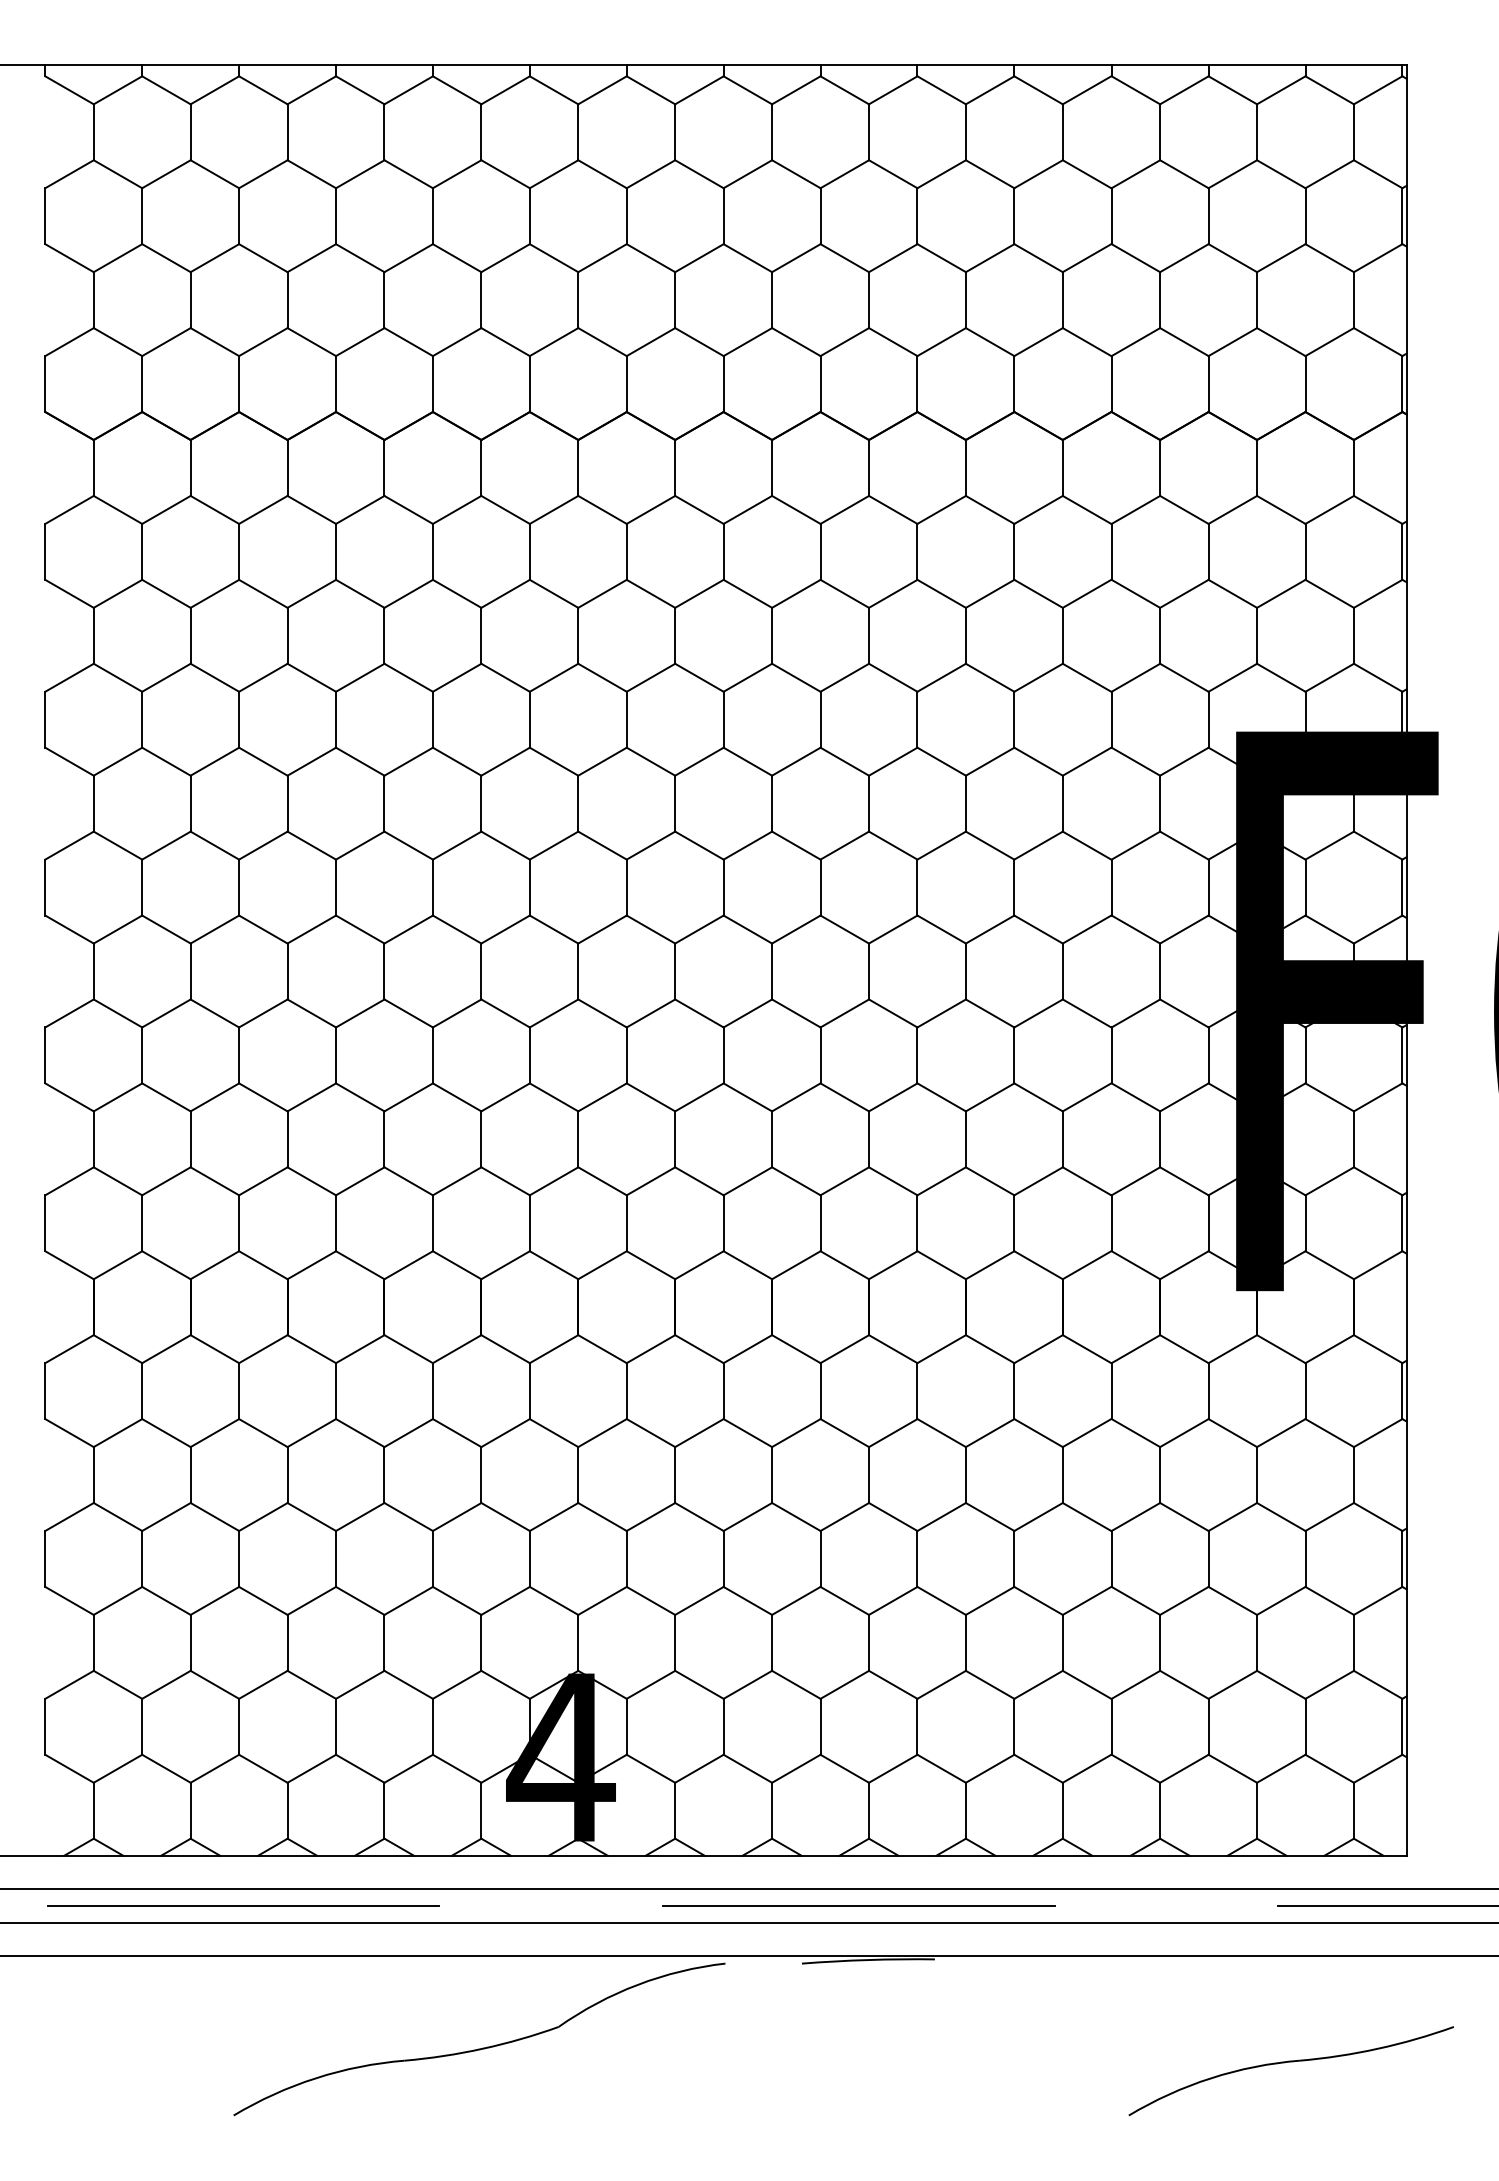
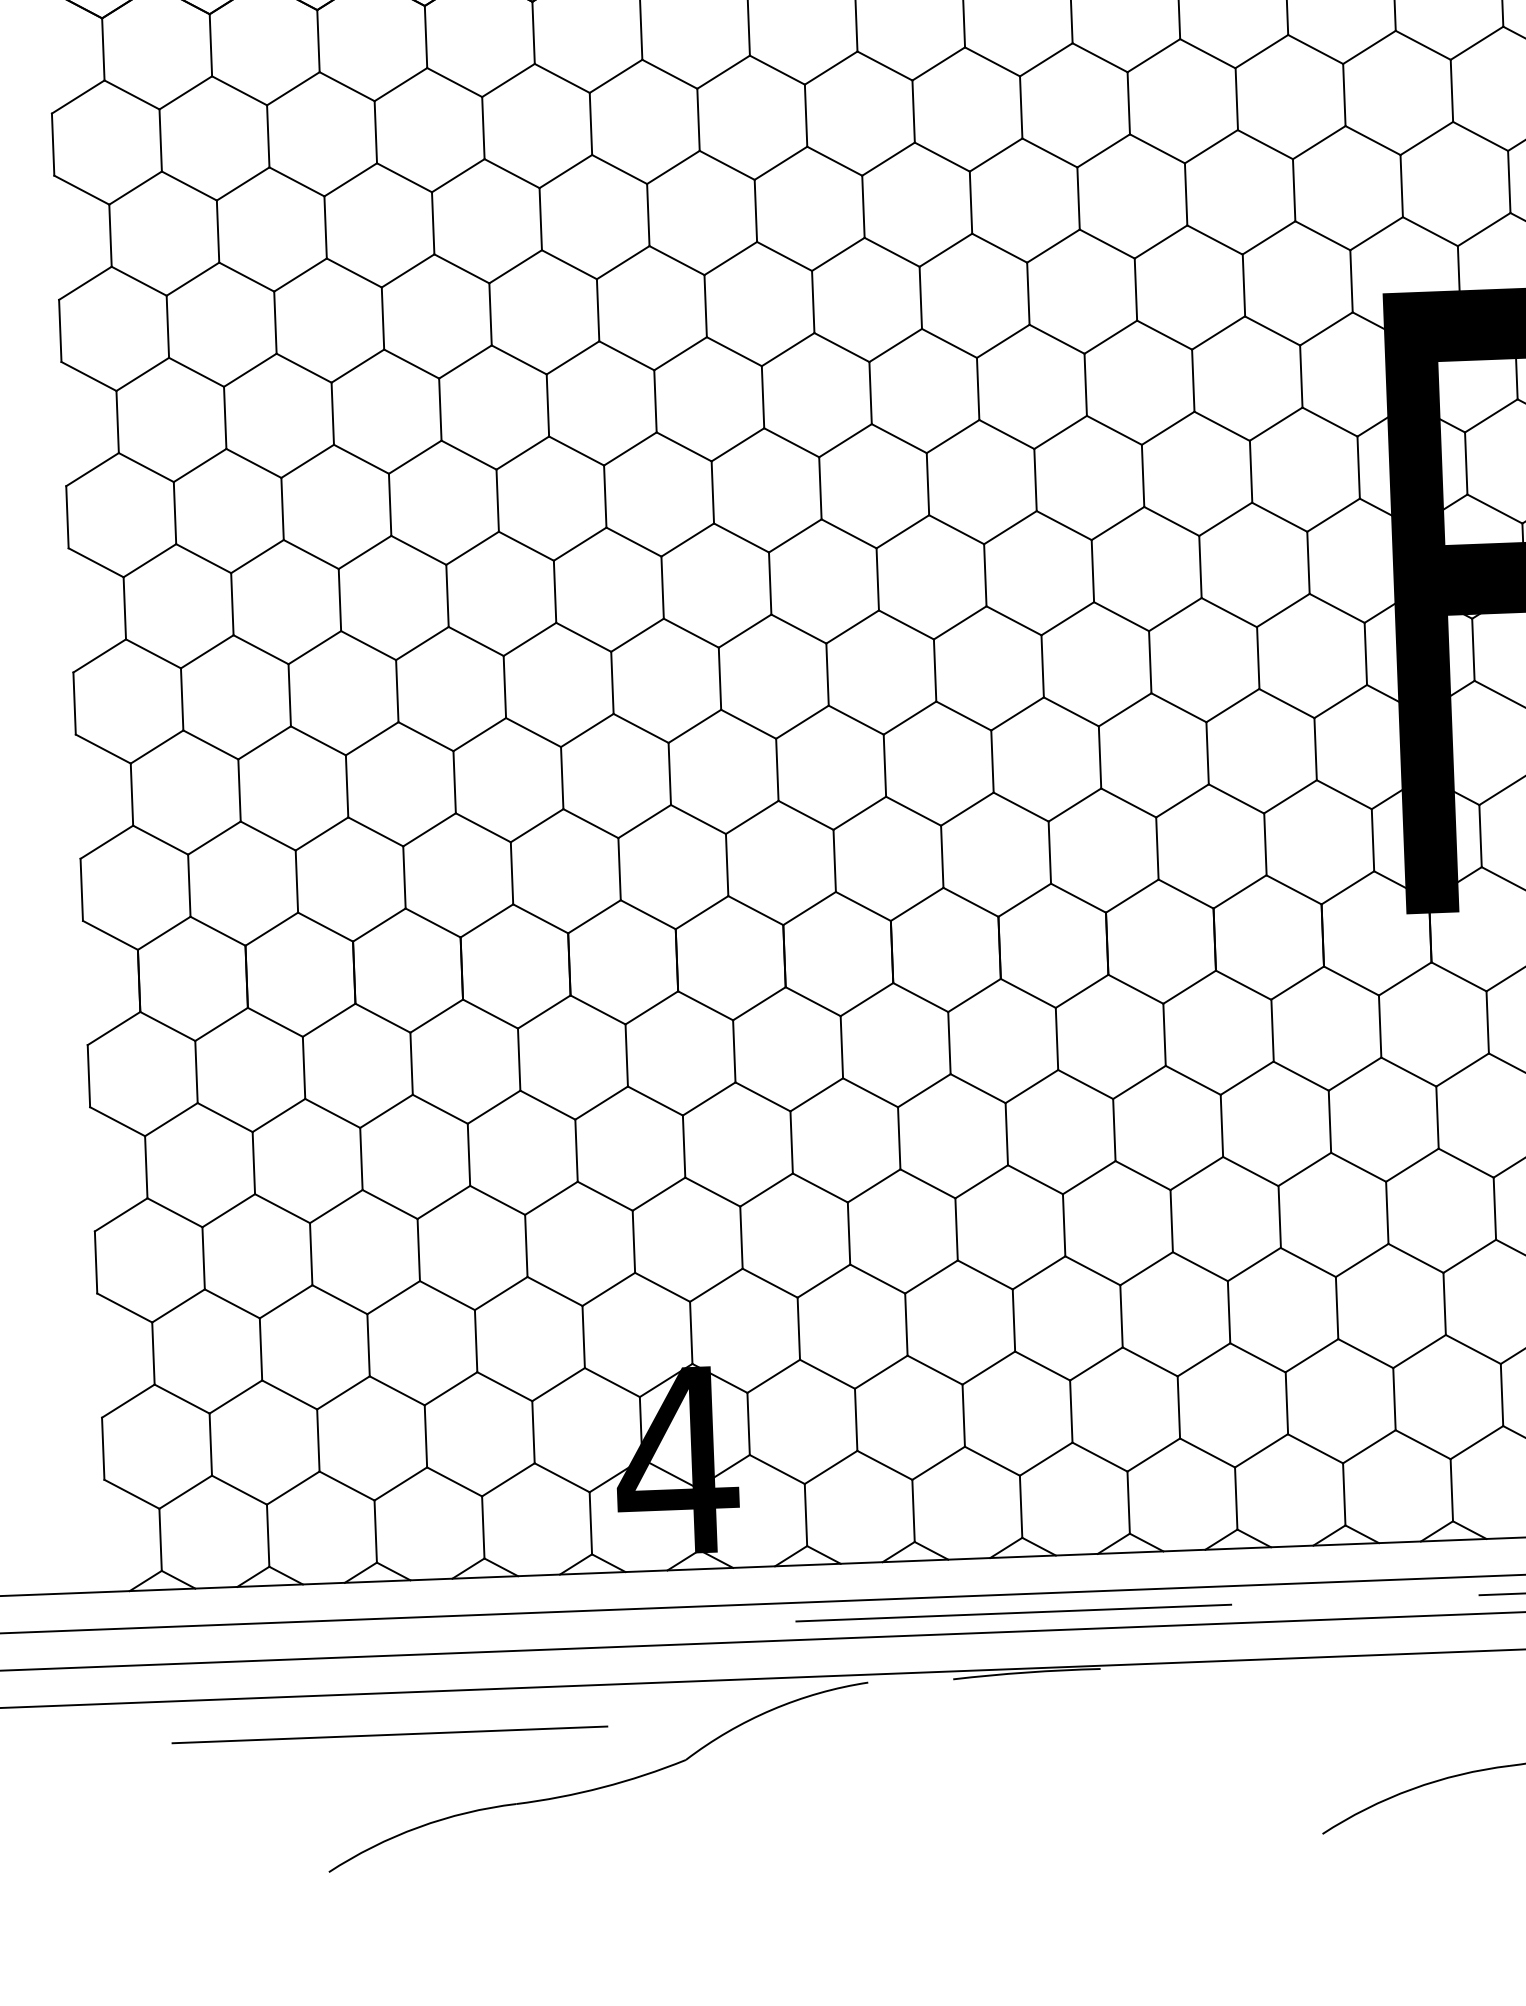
line: (243, 1905) -> (390, 1734), moved

